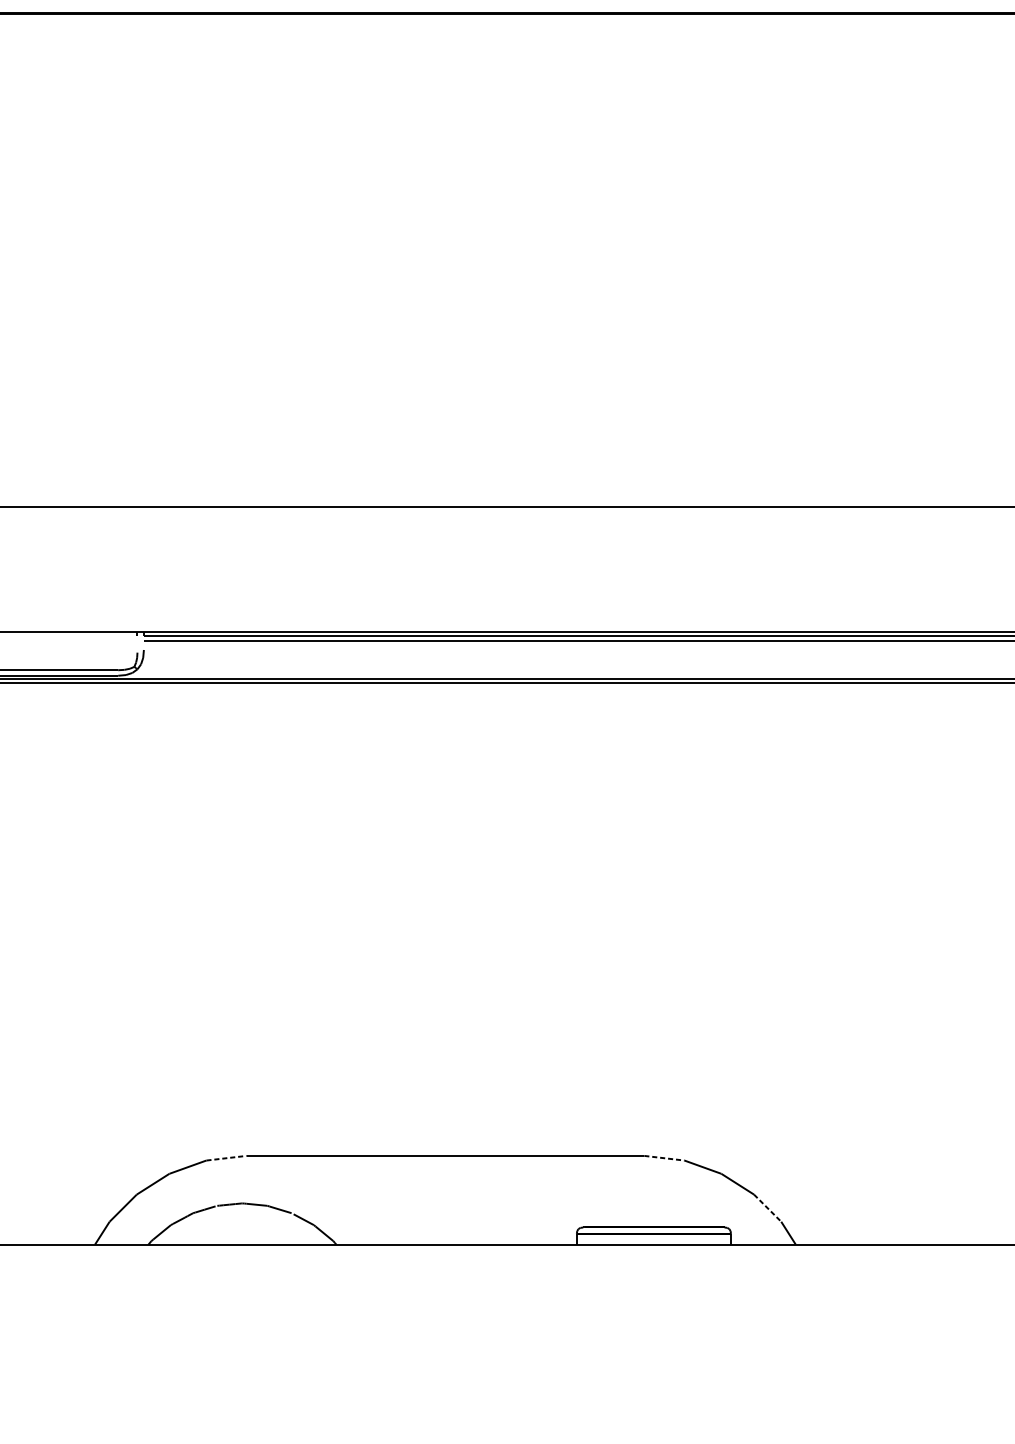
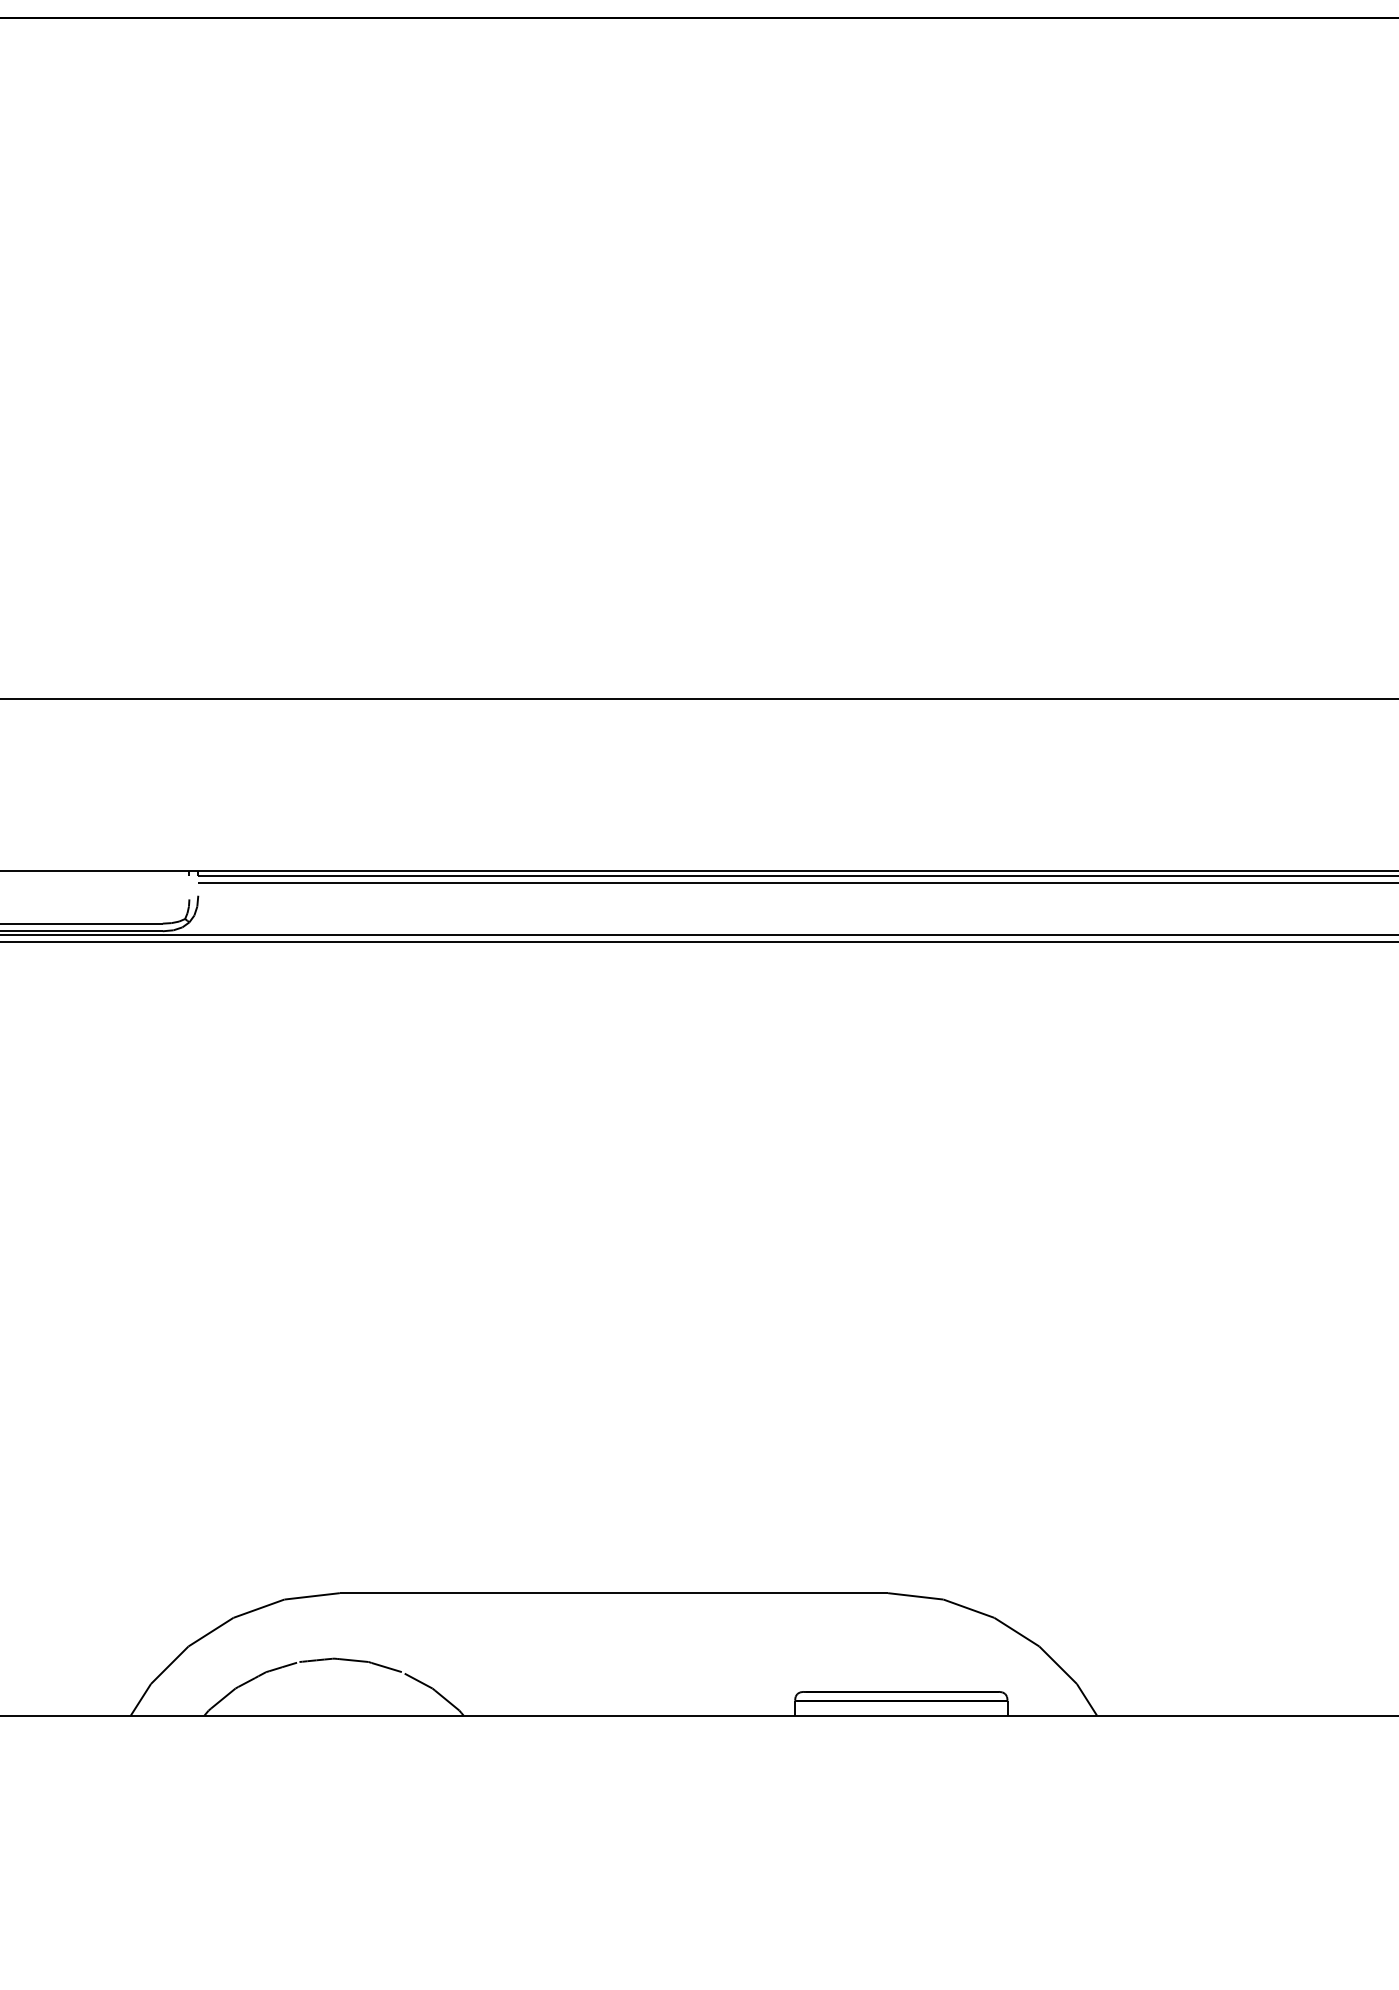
line: (226, 1158) -> (312, 1596), dashed -> solid
line: (664, 1158) -> (915, 1596), dashed -> solid
line: (767, 1208) -> (1058, 1665), dashed -> solid

